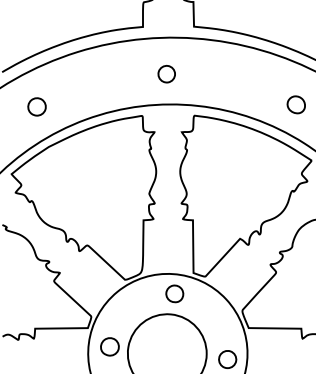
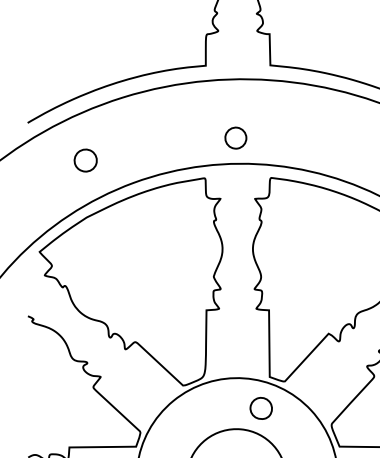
part: (166, 74) -> (235, 138), moved
part: (36, 106) -> (85, 160), moved
part: (174, 293) -> (260, 407), moved

